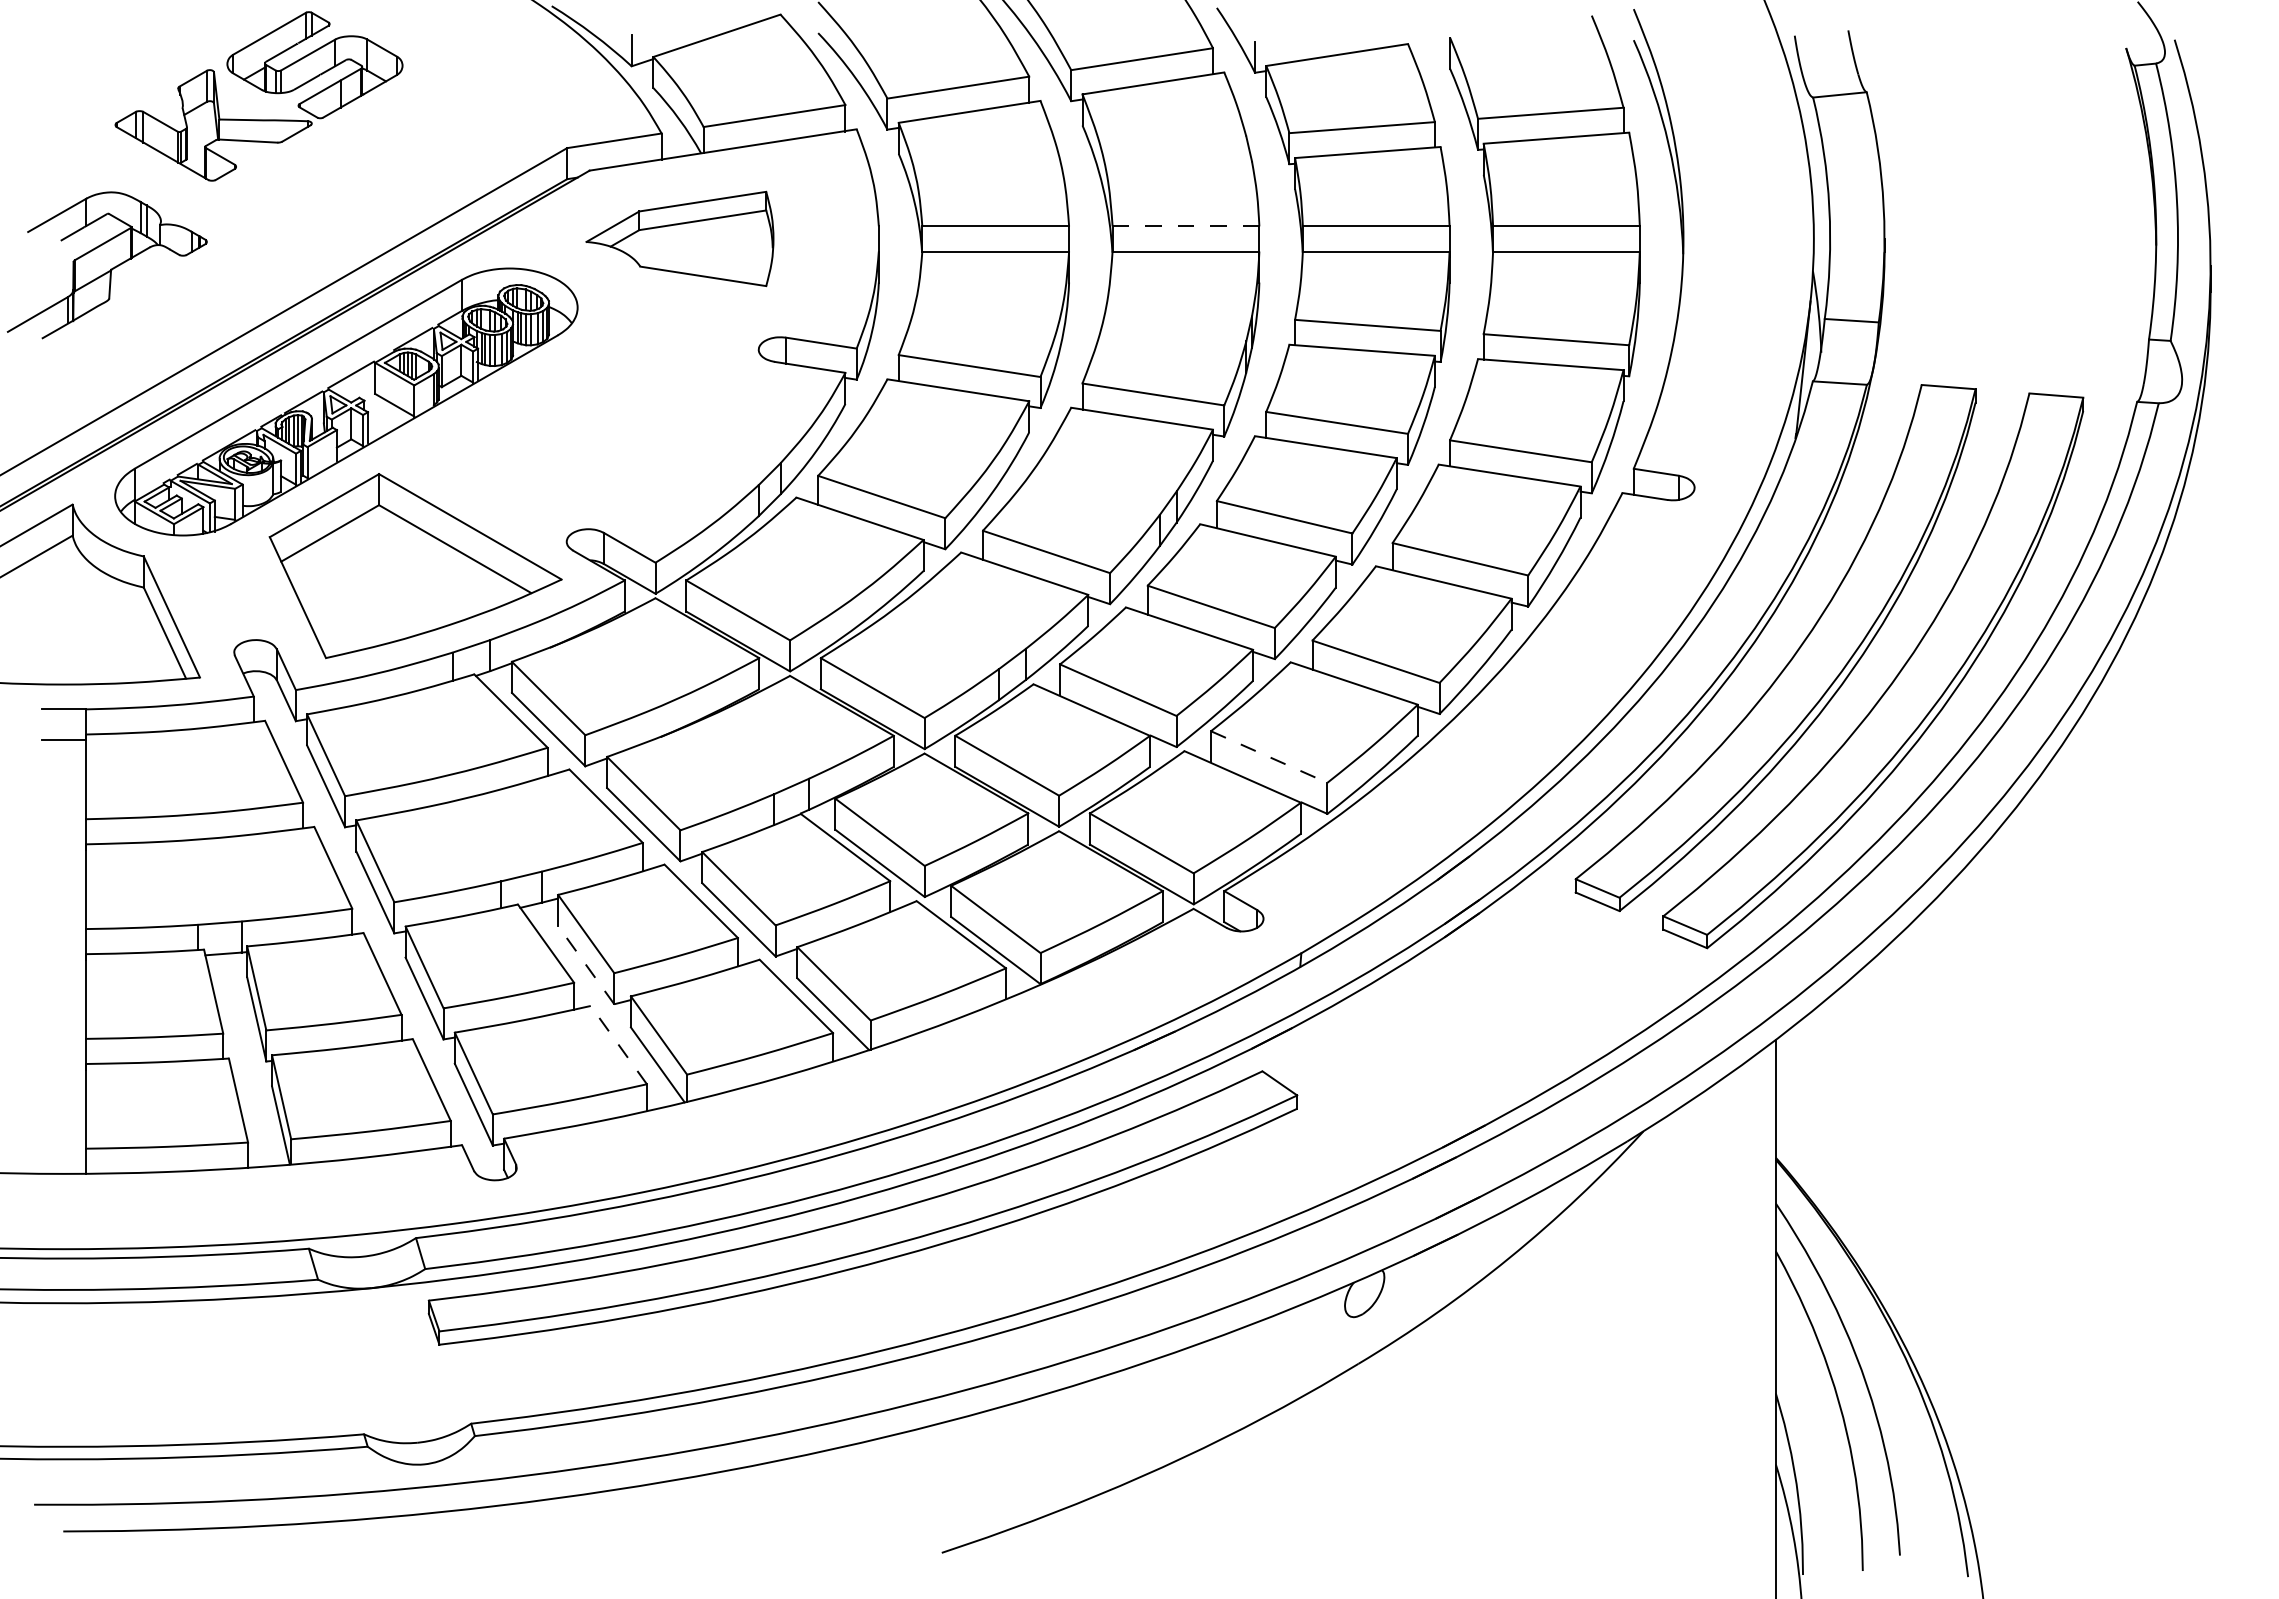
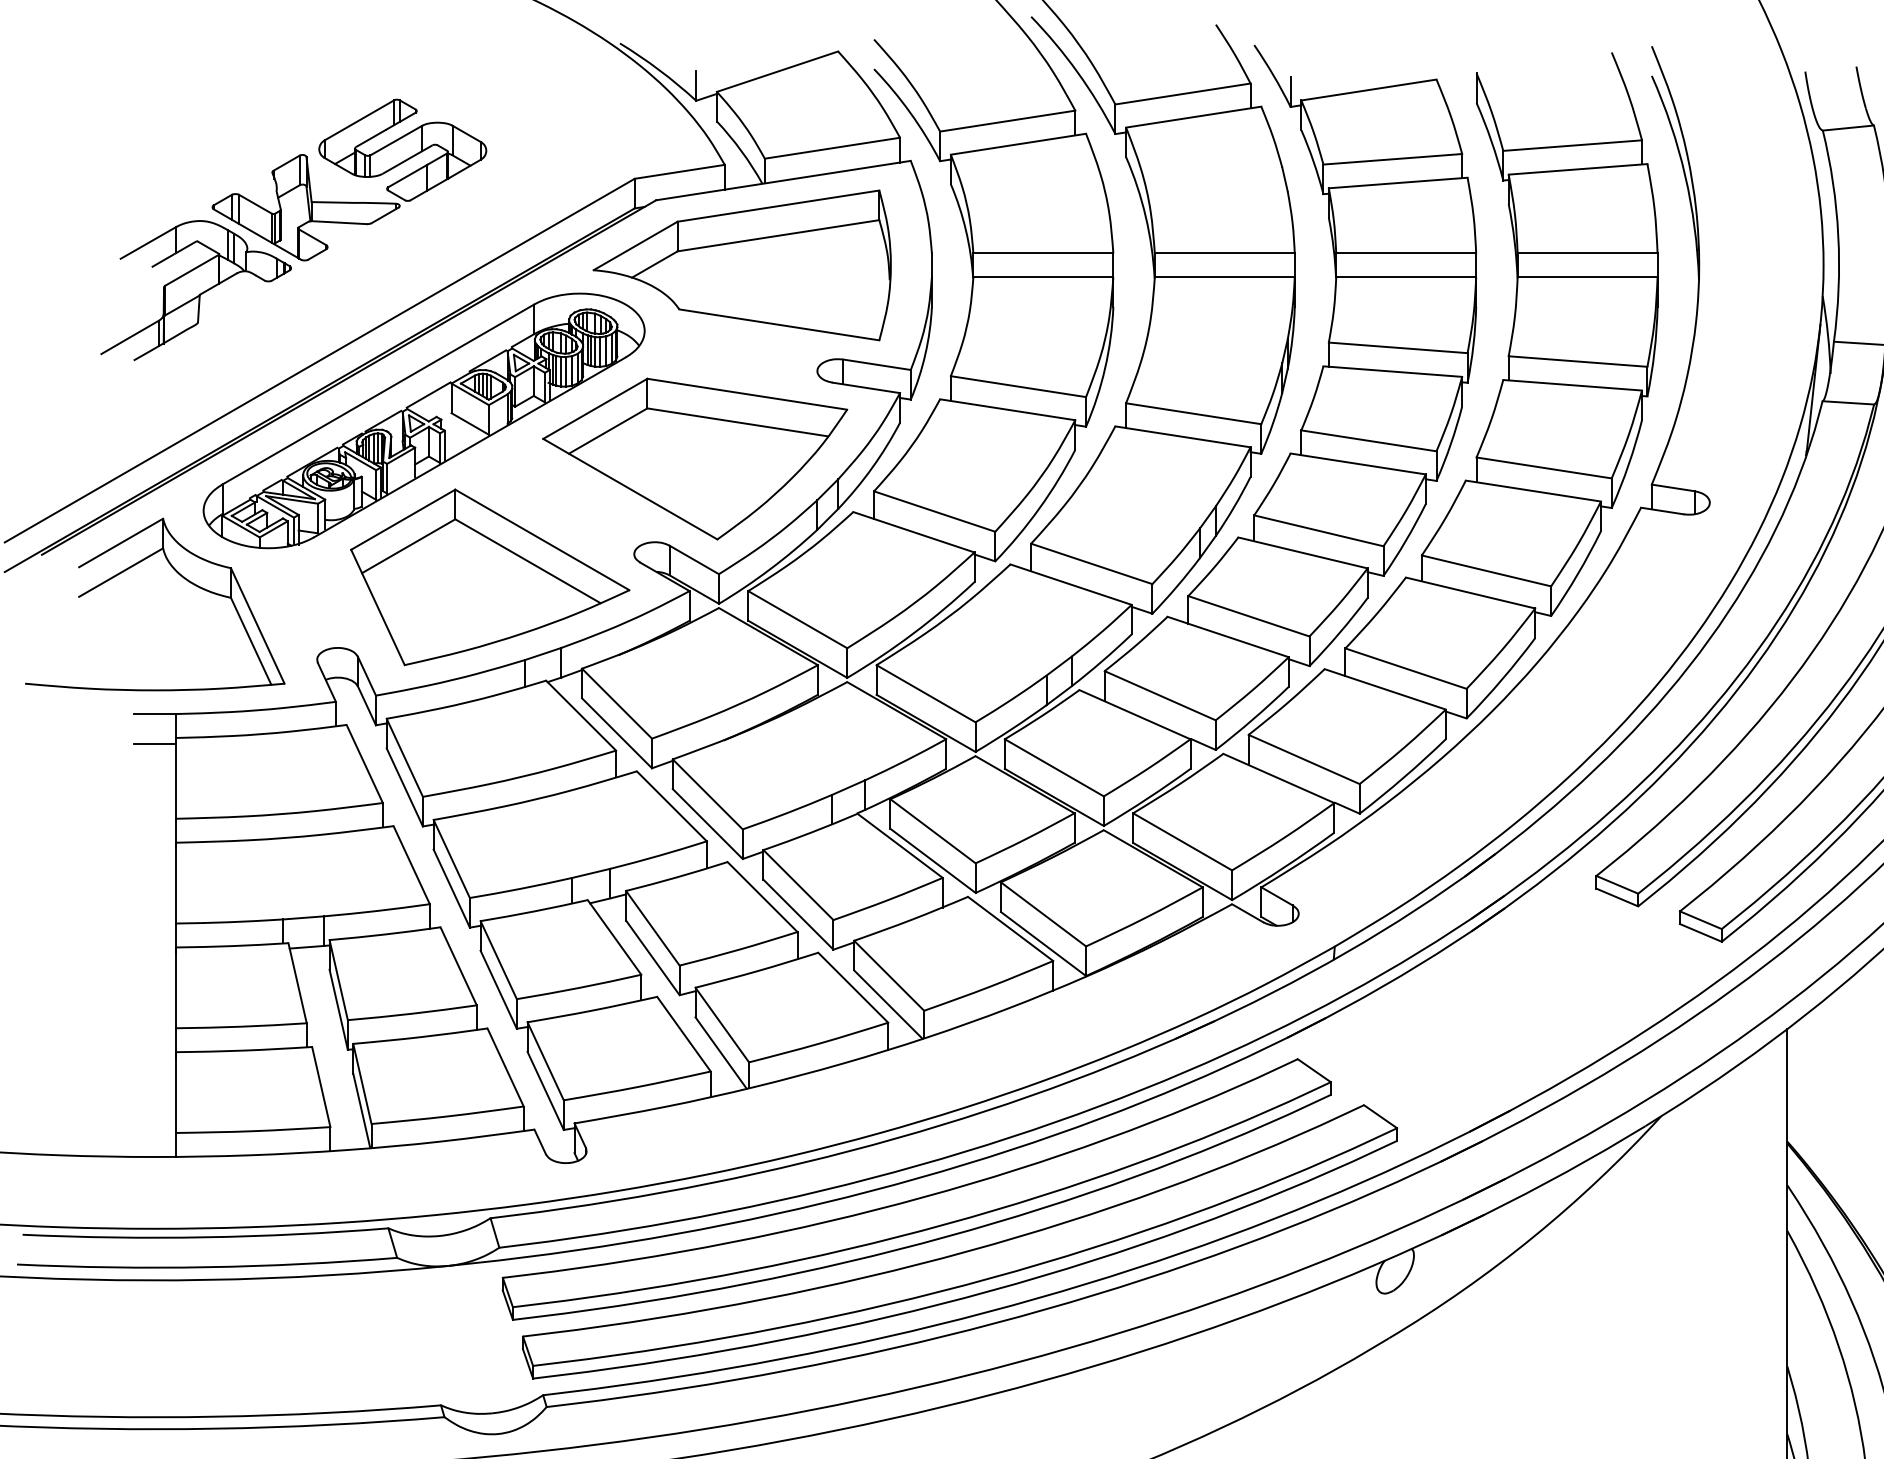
part: (260, 90) -> (350, 174), moved
line: (1186, 226) -> (1225, 253), dashed -> solid
part: (679, 238) -> (741, 265), size x1.67
part: (630, 441) -> (695, 458), added
line: (1269, 757) -> (1304, 759), dashed -> solid
line: (585, 964) -> (652, 957), dashed -> solid
line: (618, 1044) -> (683, 1033), dashed -> solid
part: (909, 1273) -> (961, 1251), added

